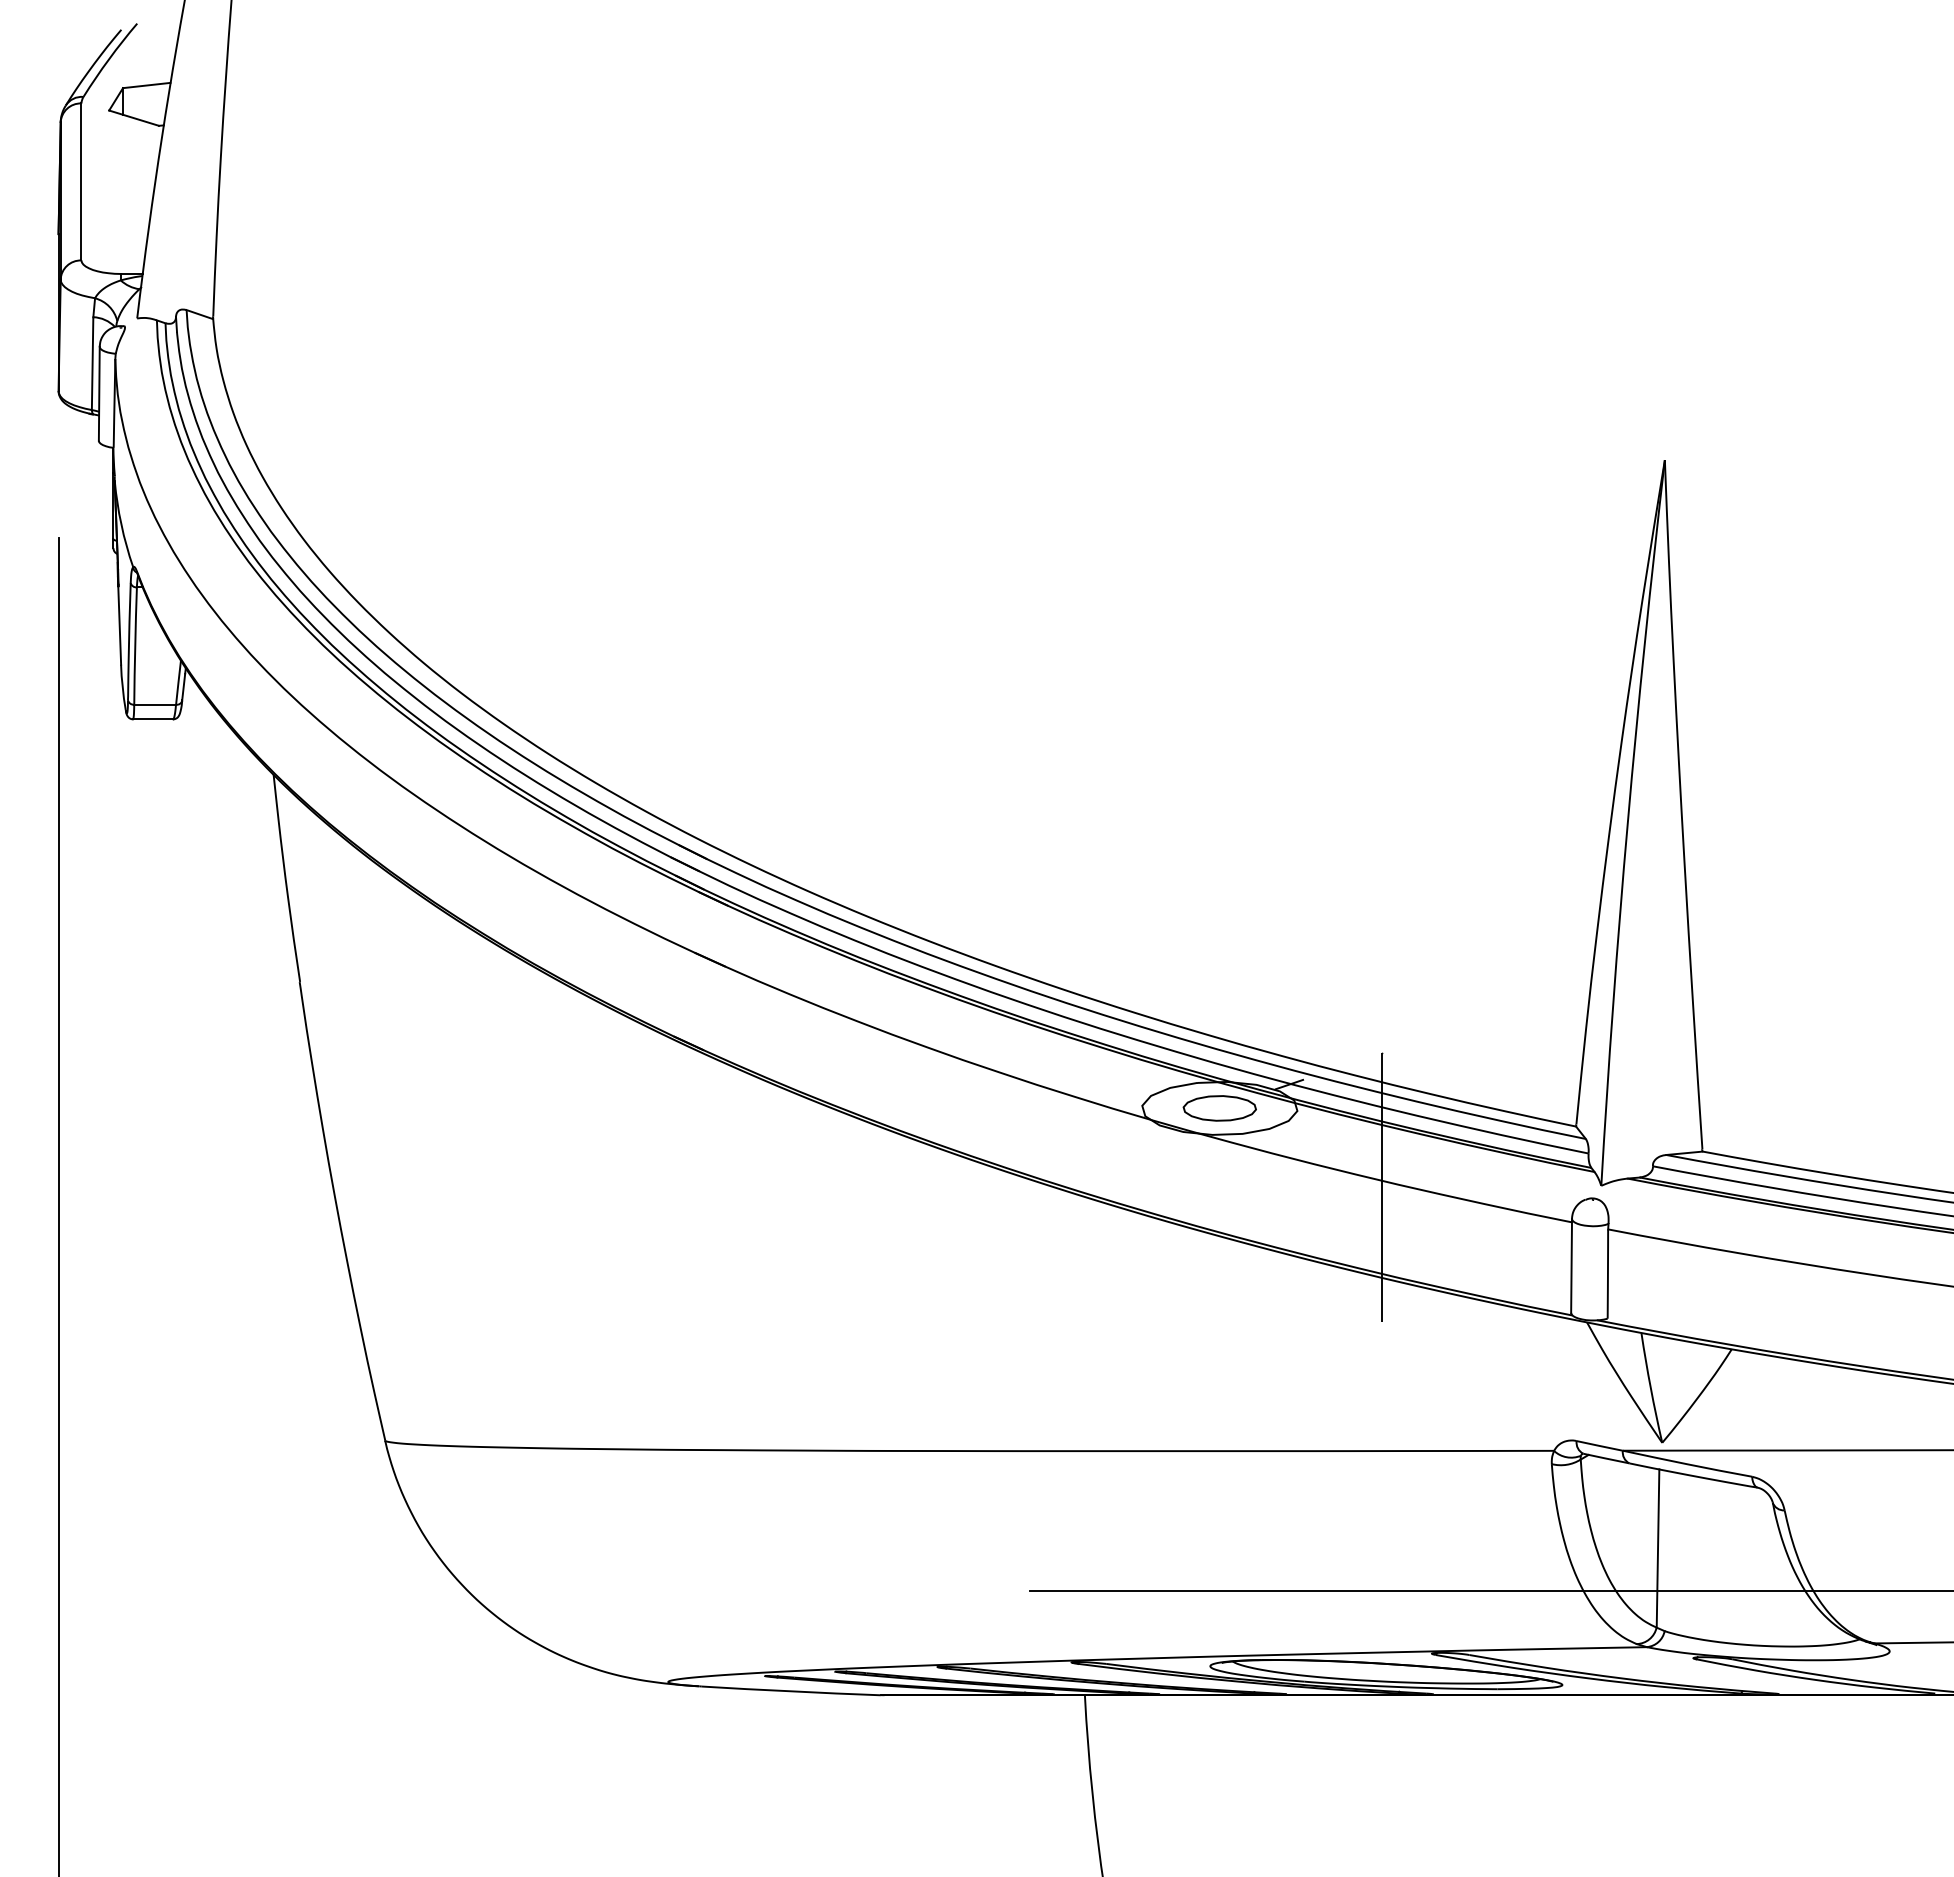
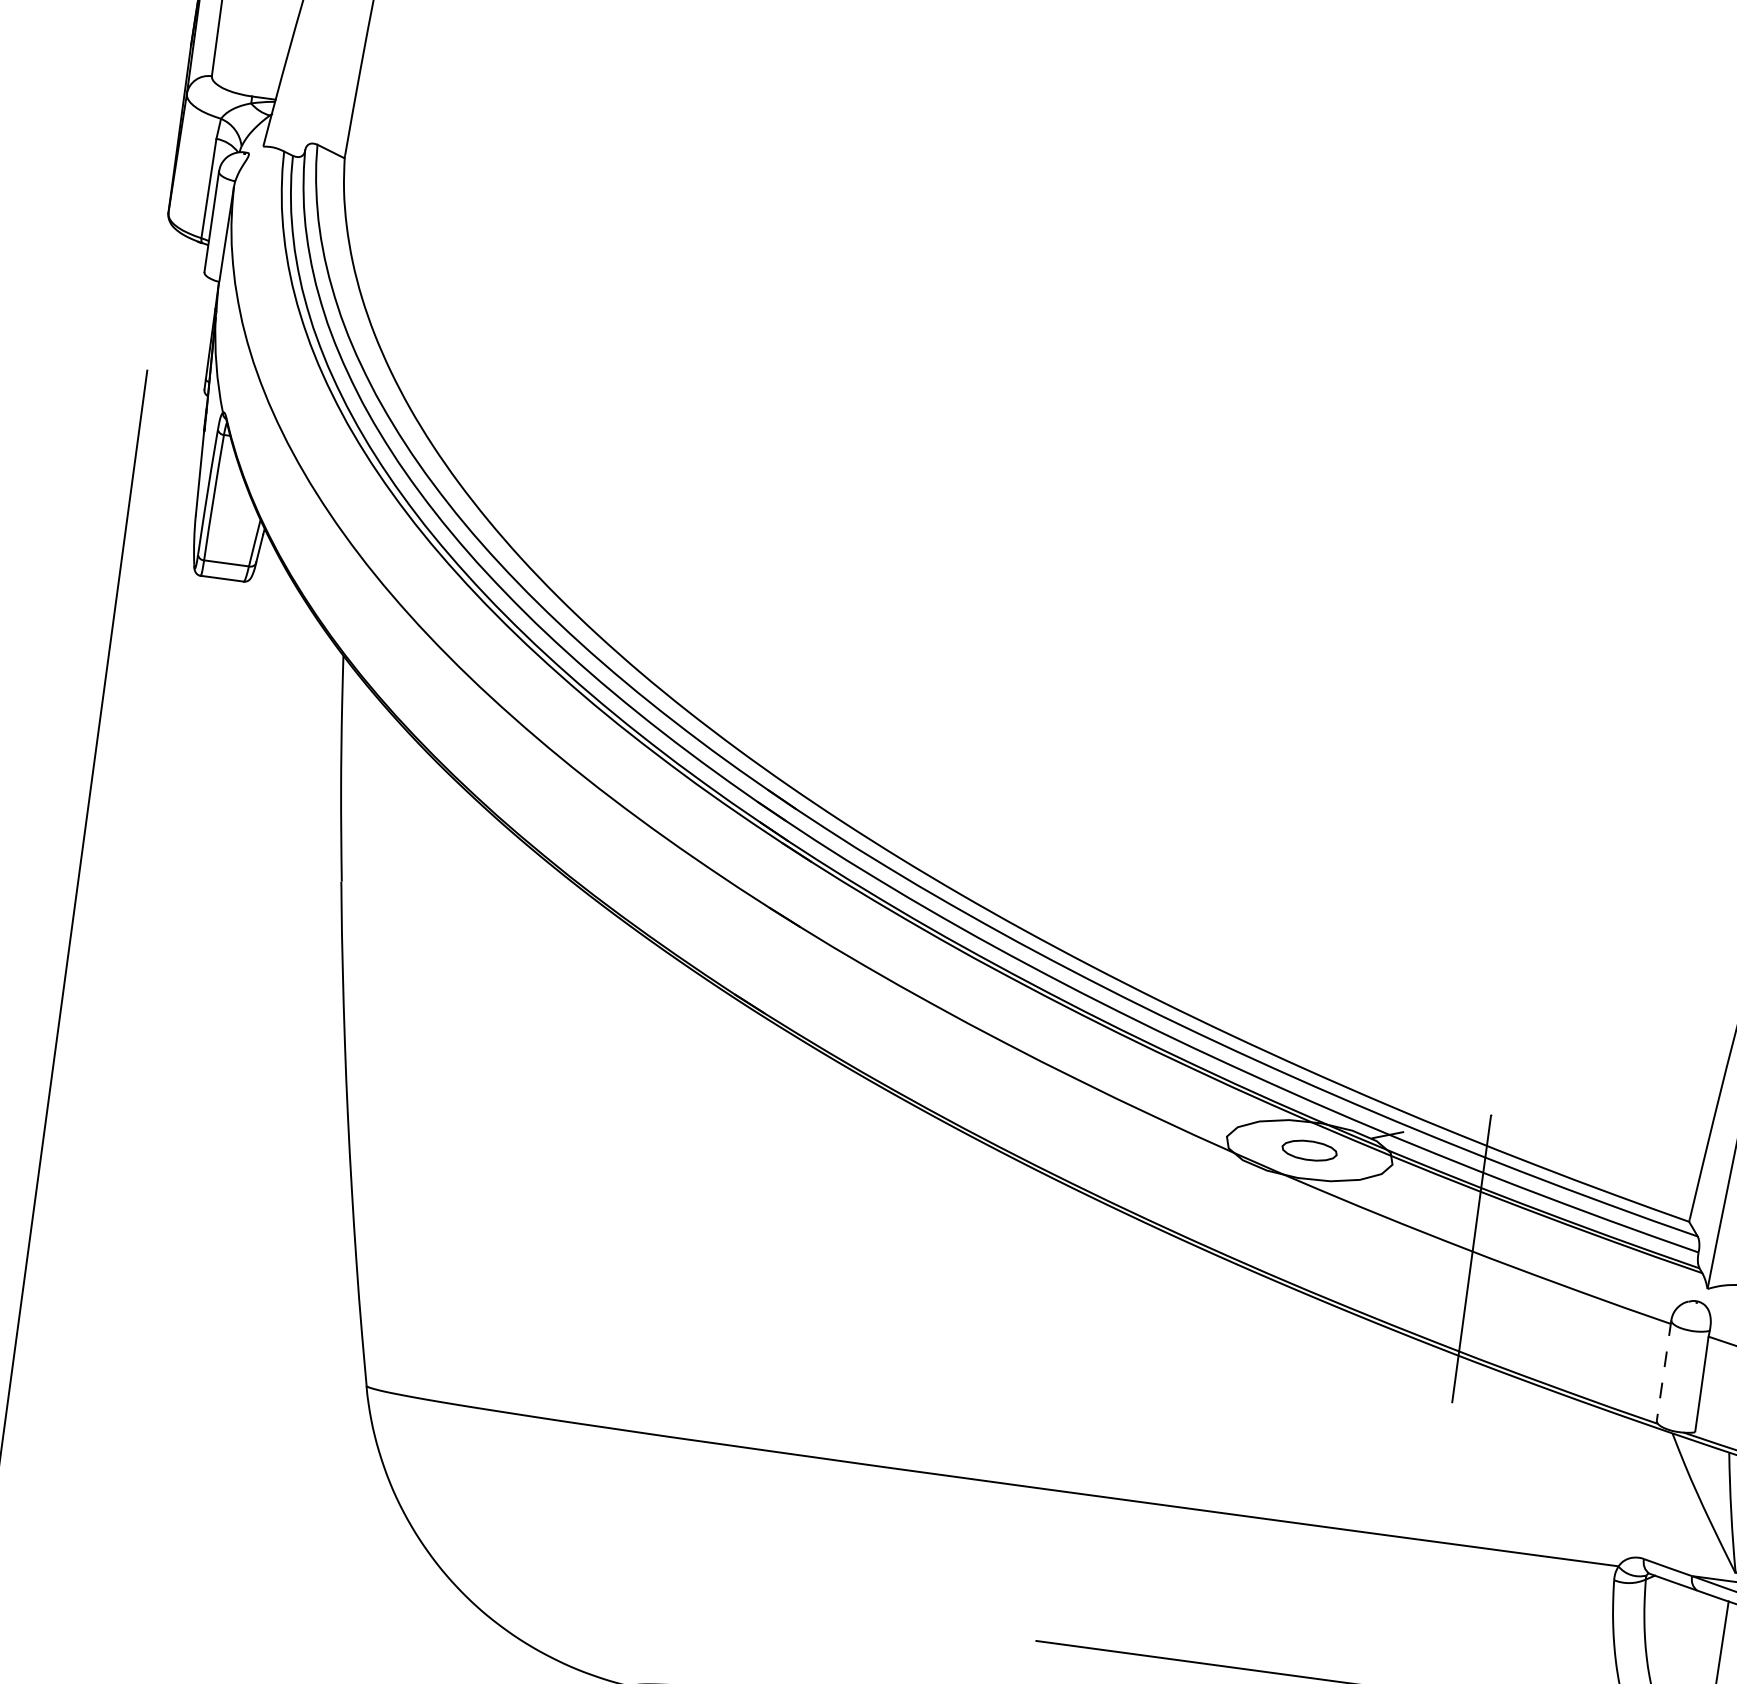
part: (1219, 1108) -> (1309, 1150), size x0.7
line: (1571, 1265) -> (1664, 1370), solid -> dashed

